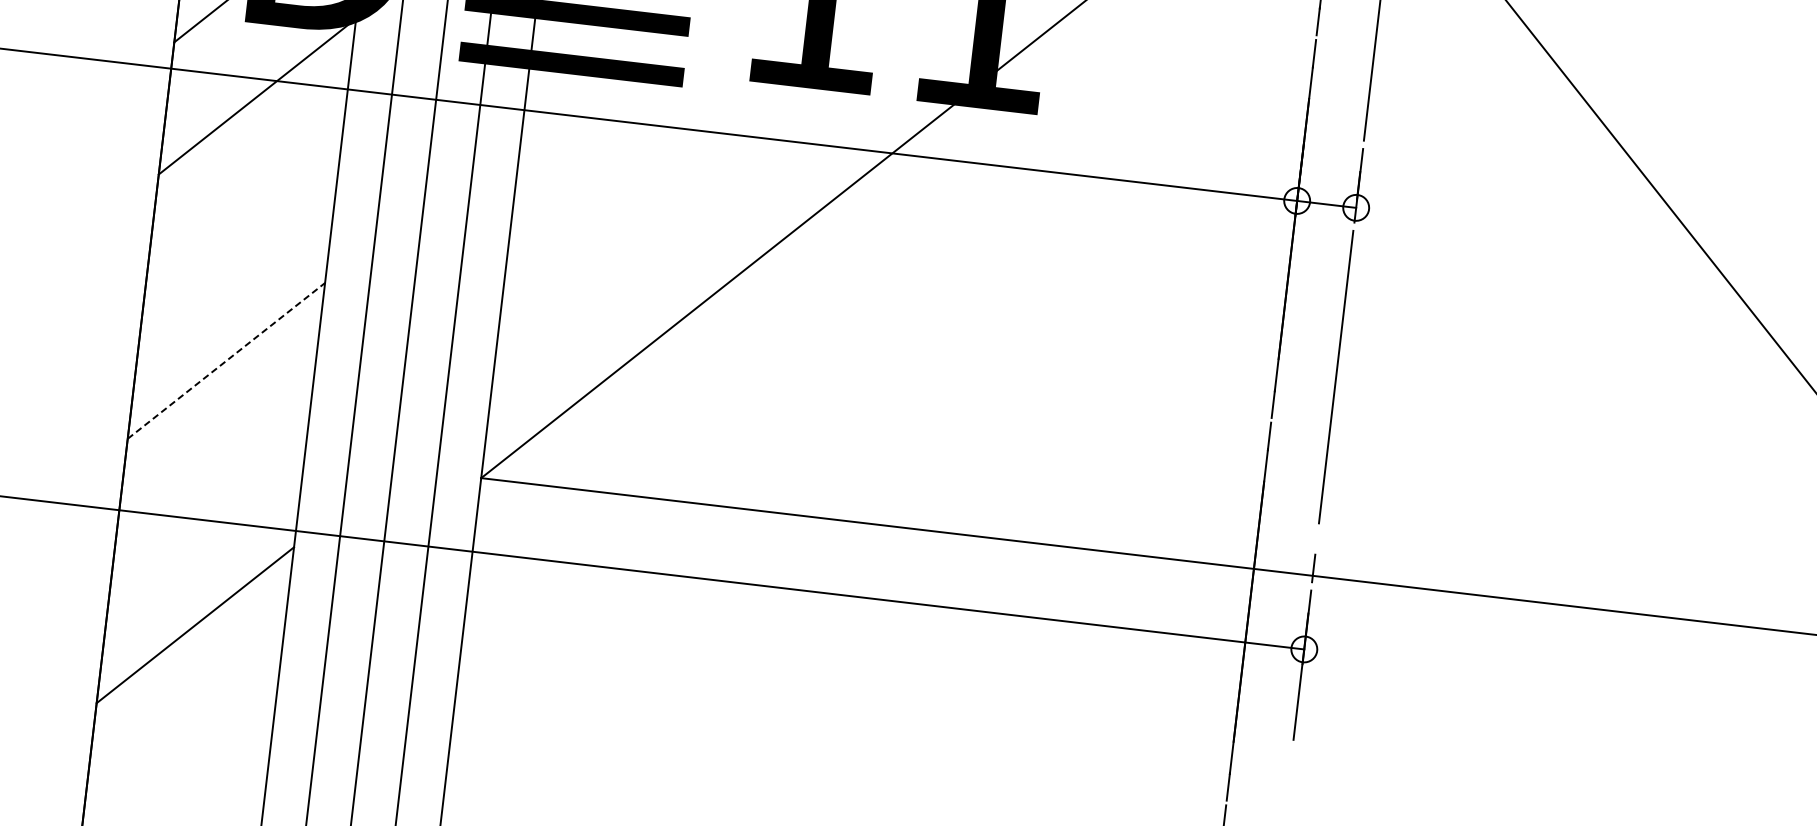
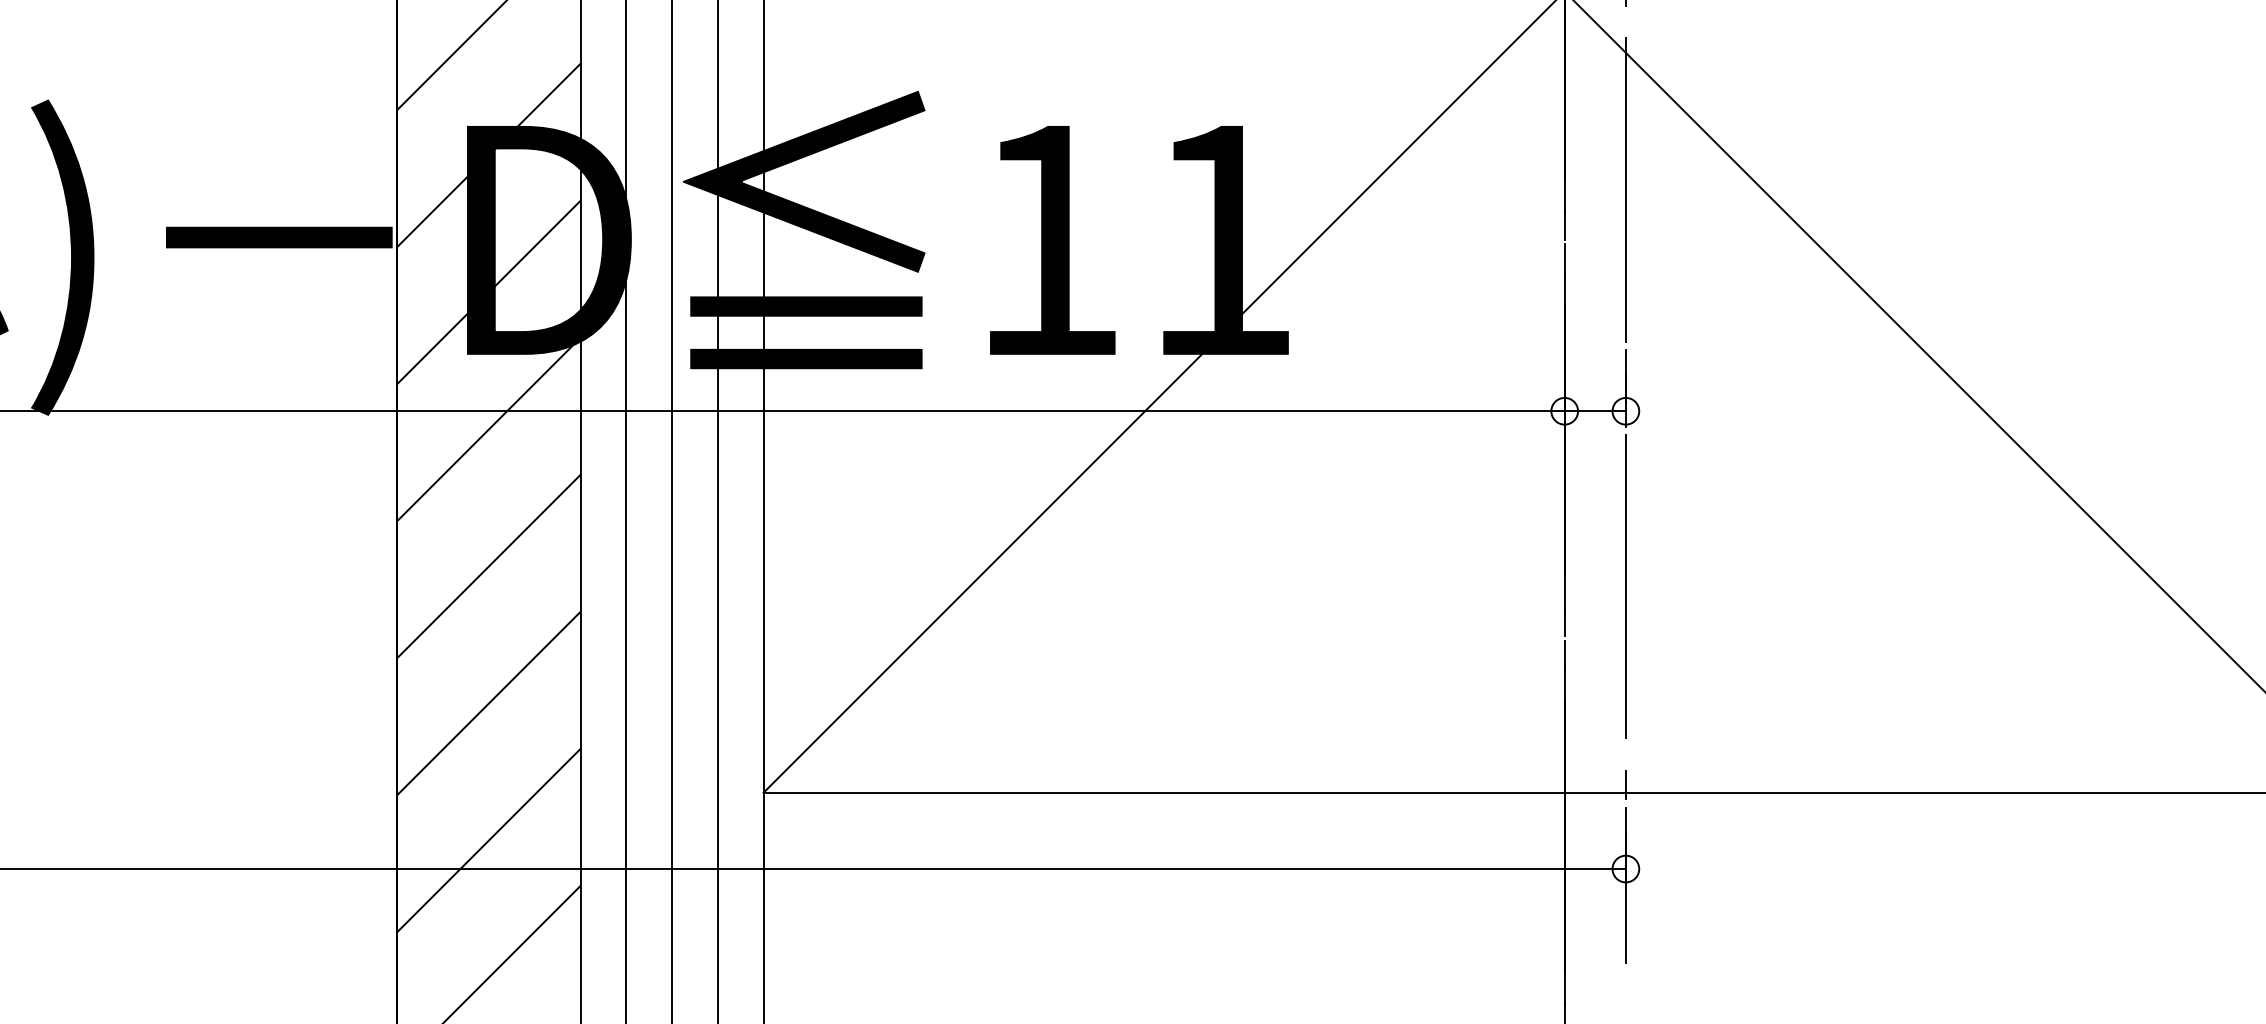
line: (241, 228) -> (488, 566), added
line: (226, 360) -> (489, 703), dashed -> solid
line: (210, 493) -> (488, 840), added

